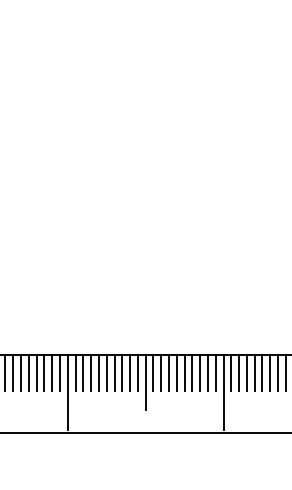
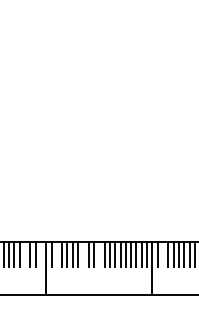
line: (35, 373) -> (24, 254), removed
line: (59, 373) -> (40, 254), removed
line: (82, 373) -> (56, 254), removed
line: (122, 373) -> (83, 254), removed
line: (238, 373) -> (162, 254), removed
line: (146, 382) -> (99, 260), removed

